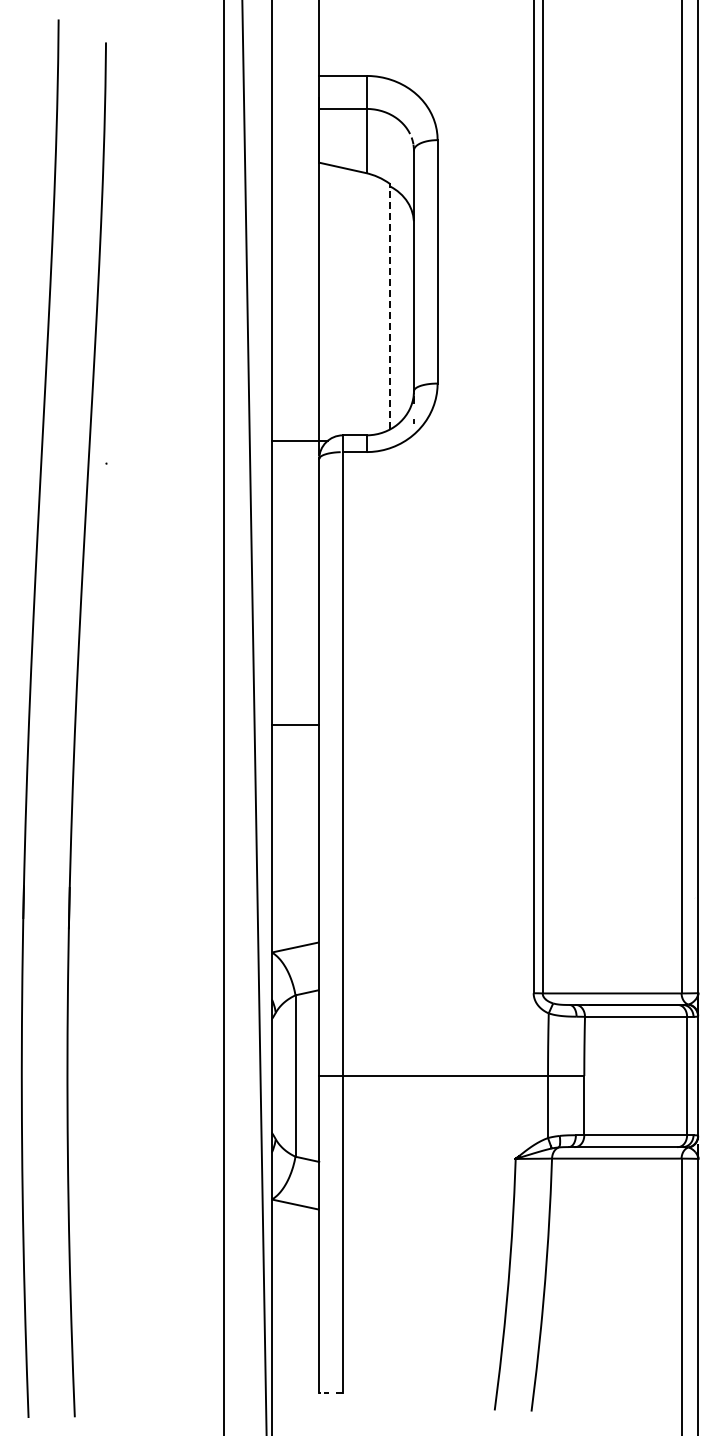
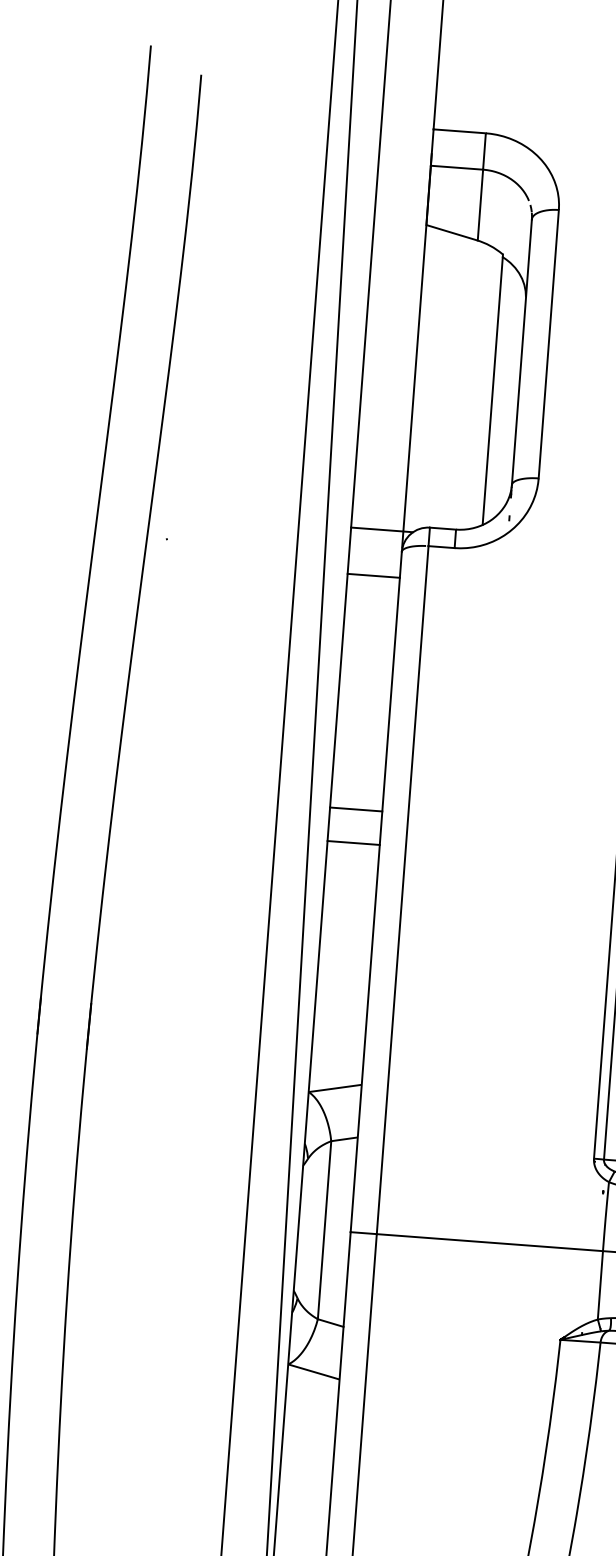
line: (390, 307) -> (493, 390), dashed -> solid
line: (295, 482) -> (373, 575), added
line: (295, 694) -> (356, 809), added

